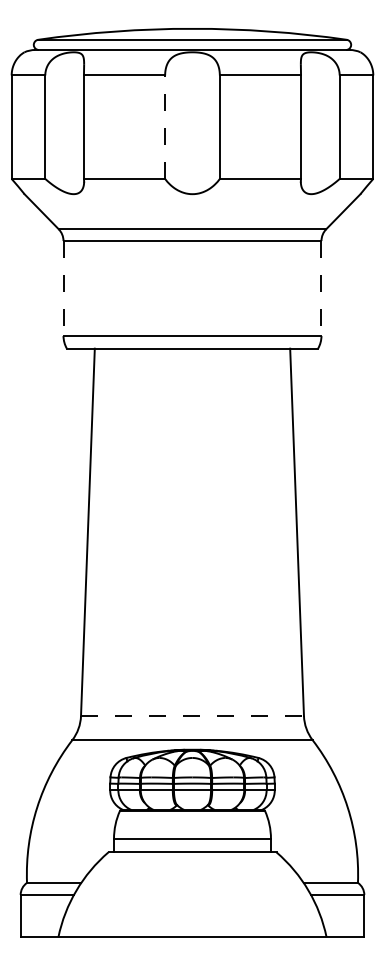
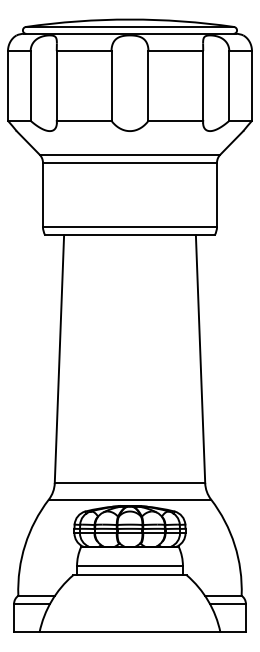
line: (165, 126) -> (111, 85), dashed -> solid
line: (62, 289) -> (42, 195), dashed -> solid
line: (322, 289) -> (217, 195), dashed -> solid
line: (193, 716) -> (130, 483), dashed -> solid

